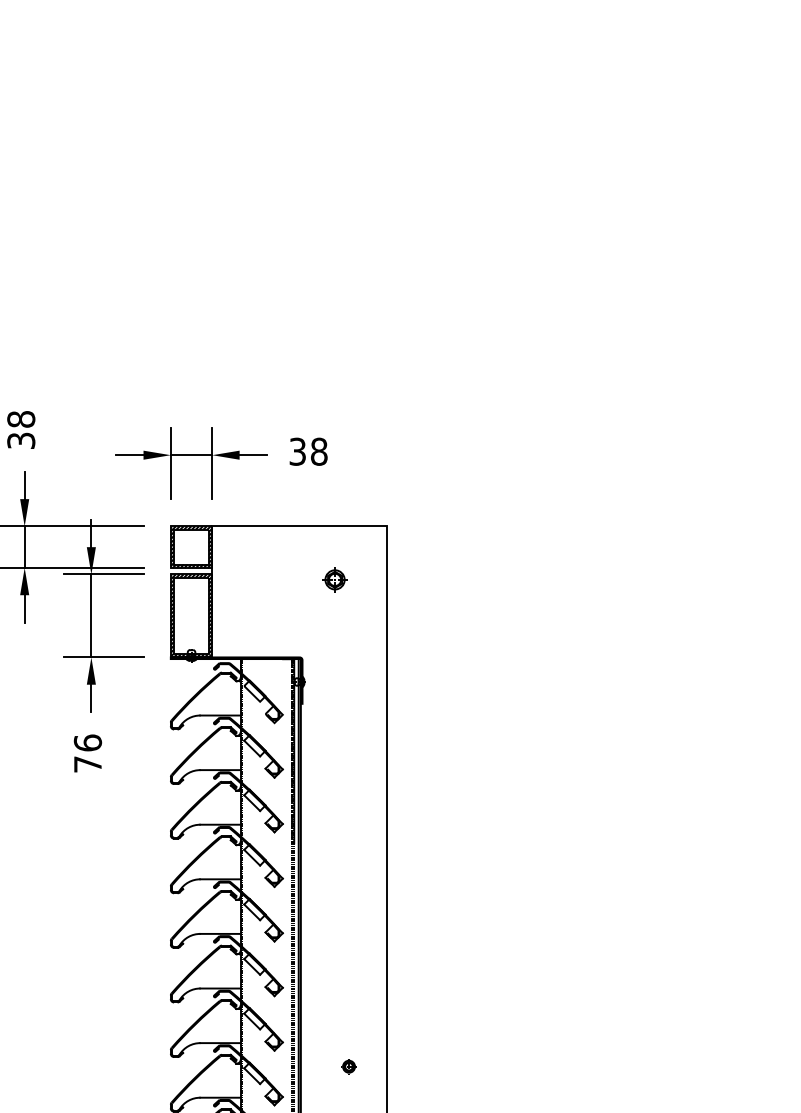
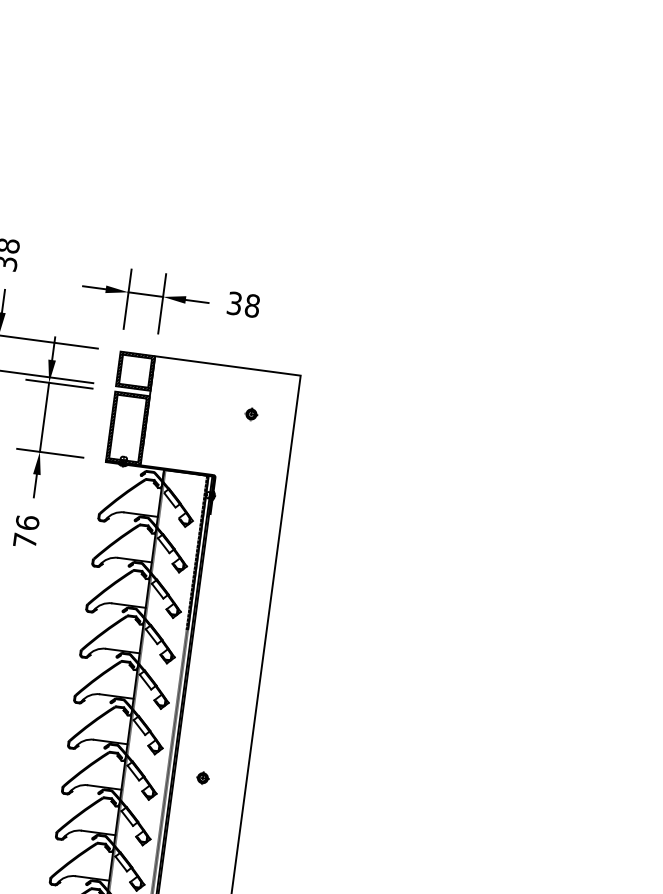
part: (334, 579) -> (251, 414), size x0.62
part: (348, 1066) -> (202, 777), moved

